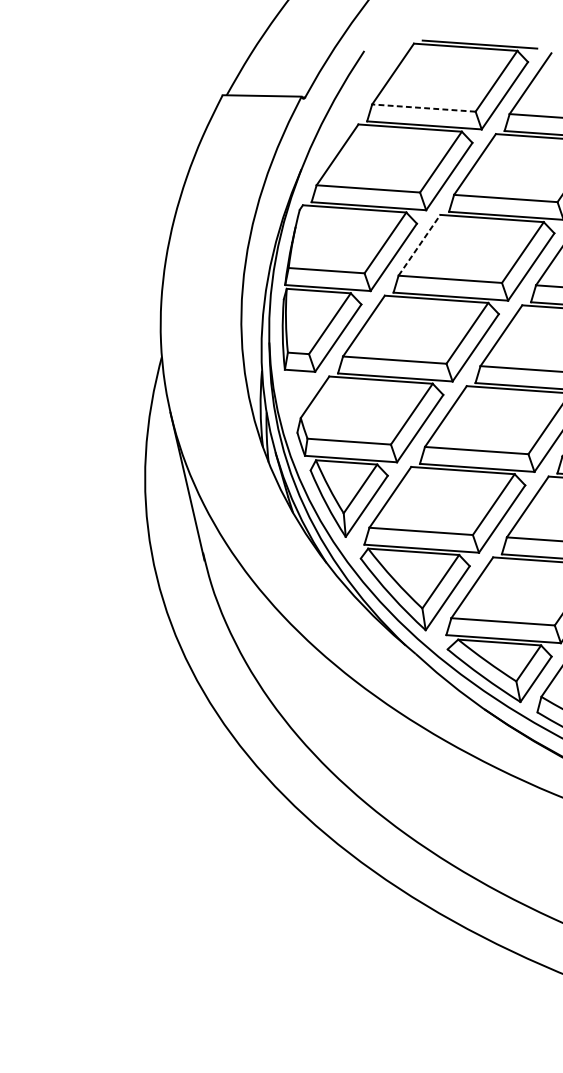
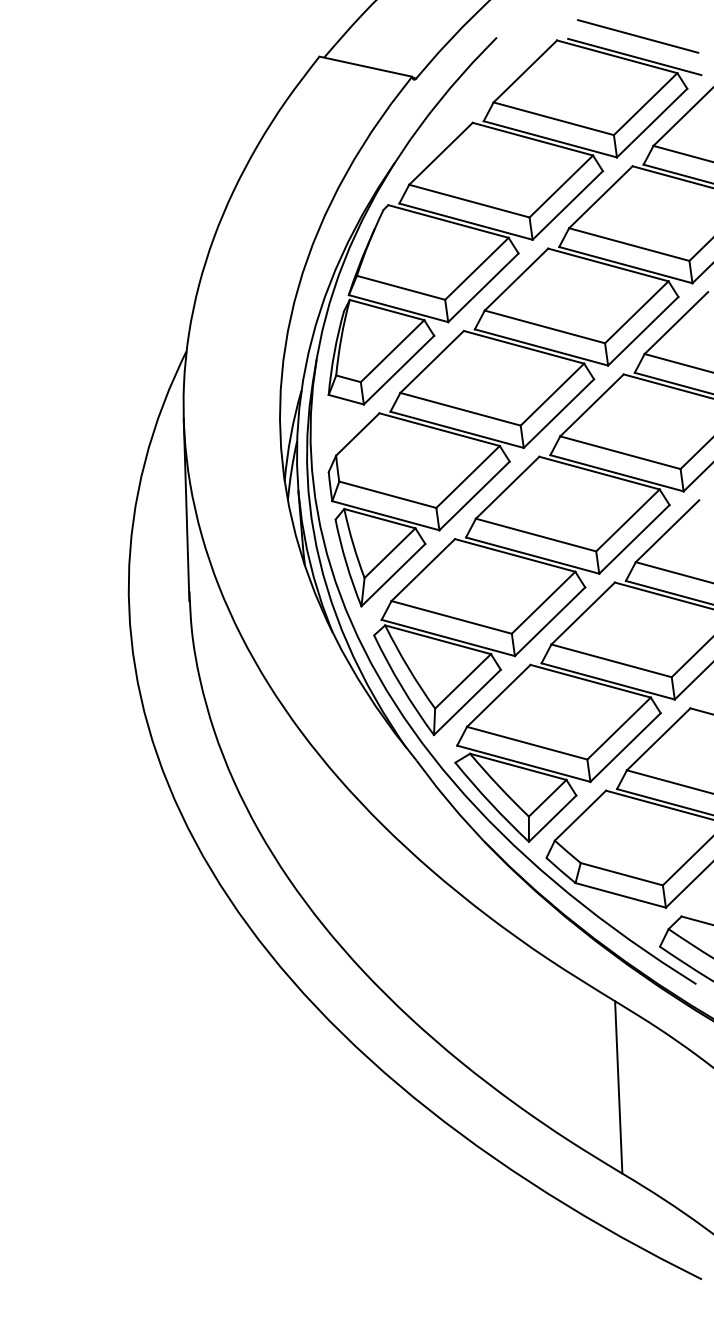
line: (478, 27) -> (637, 36), added
line: (423, 107) -> (553, 118), dashed -> solid
line: (419, 245) -> (516, 279), dashed -> solid

